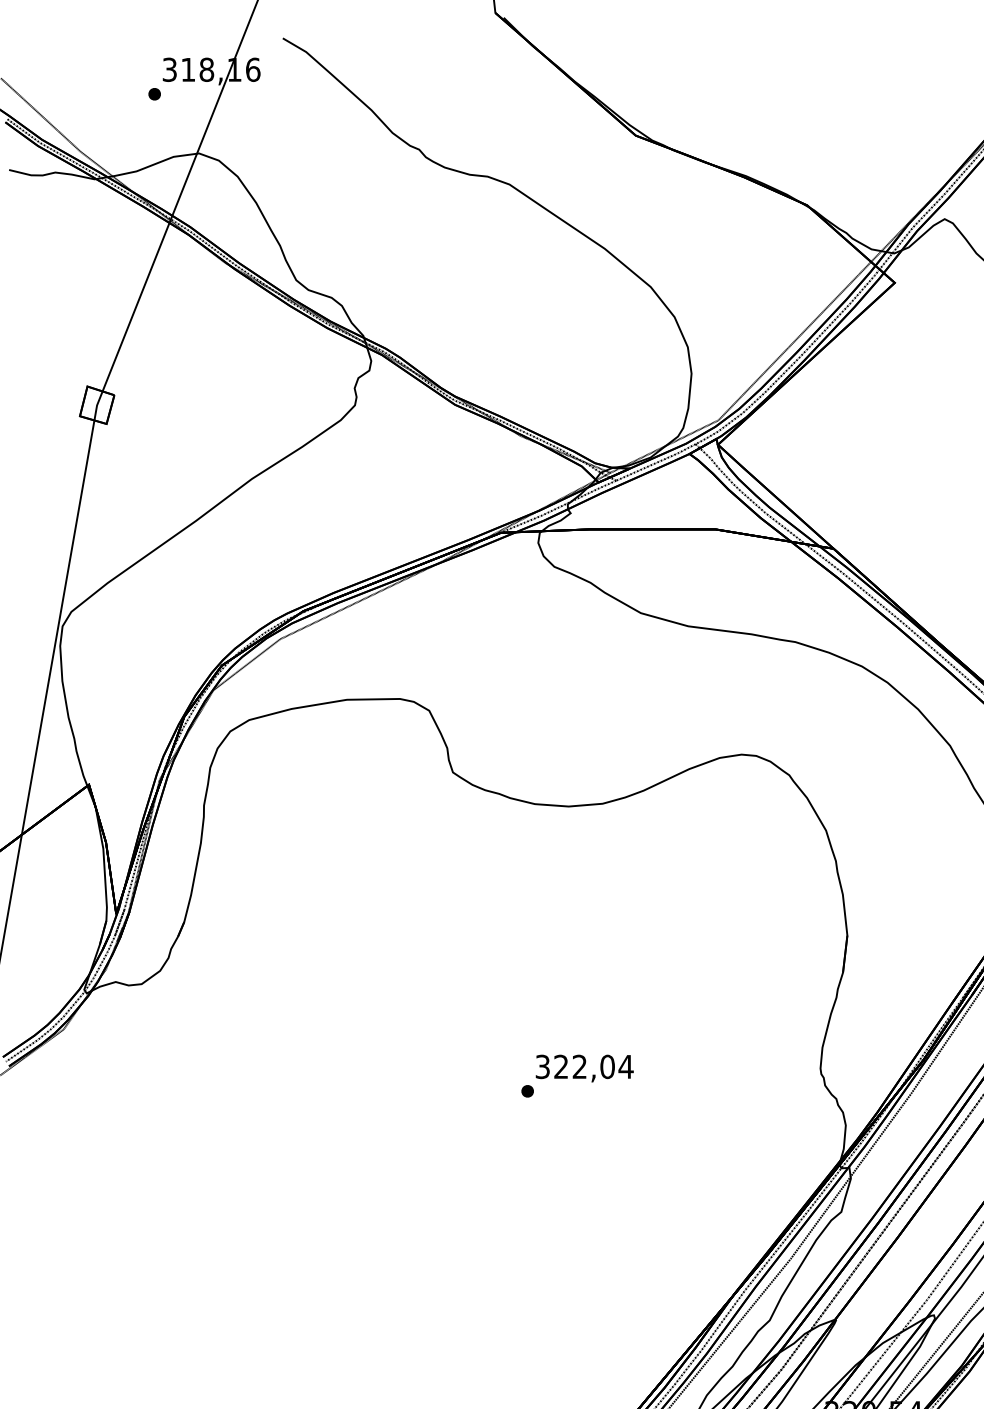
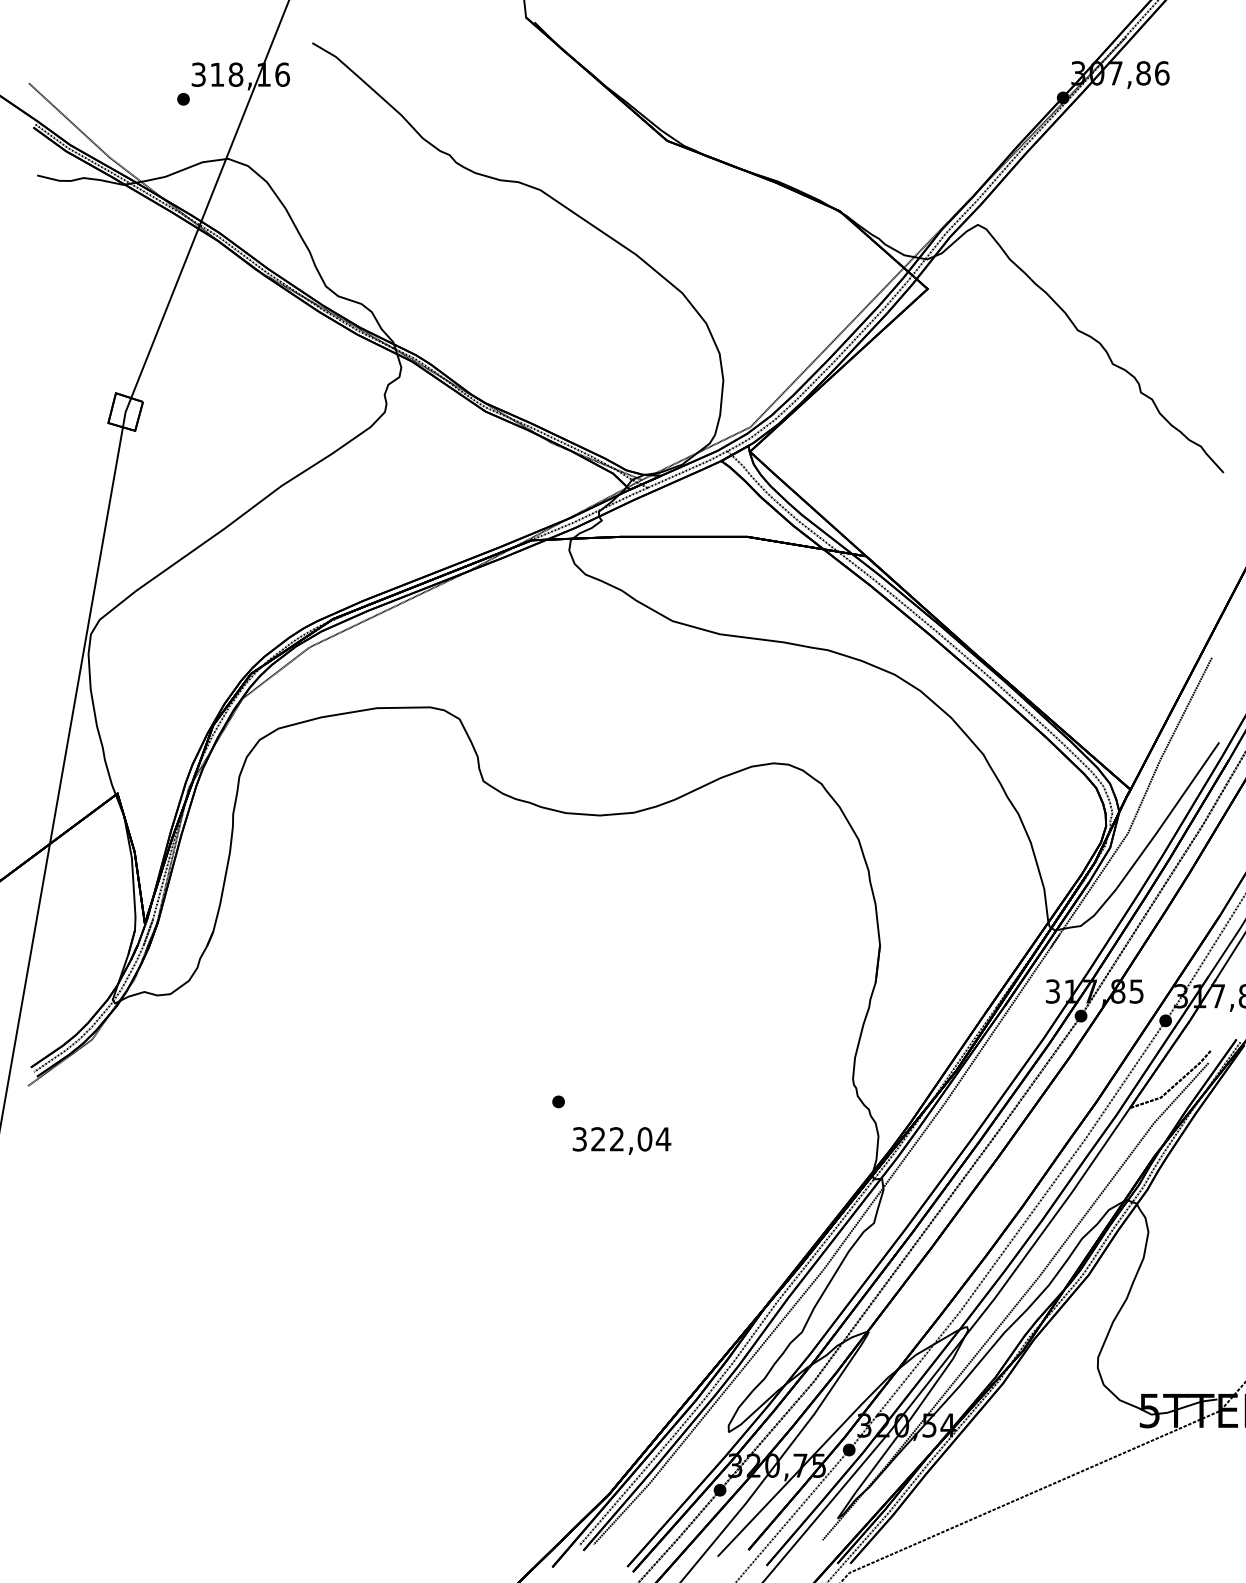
text: (584, 1068) -> (621, 1140), moved

